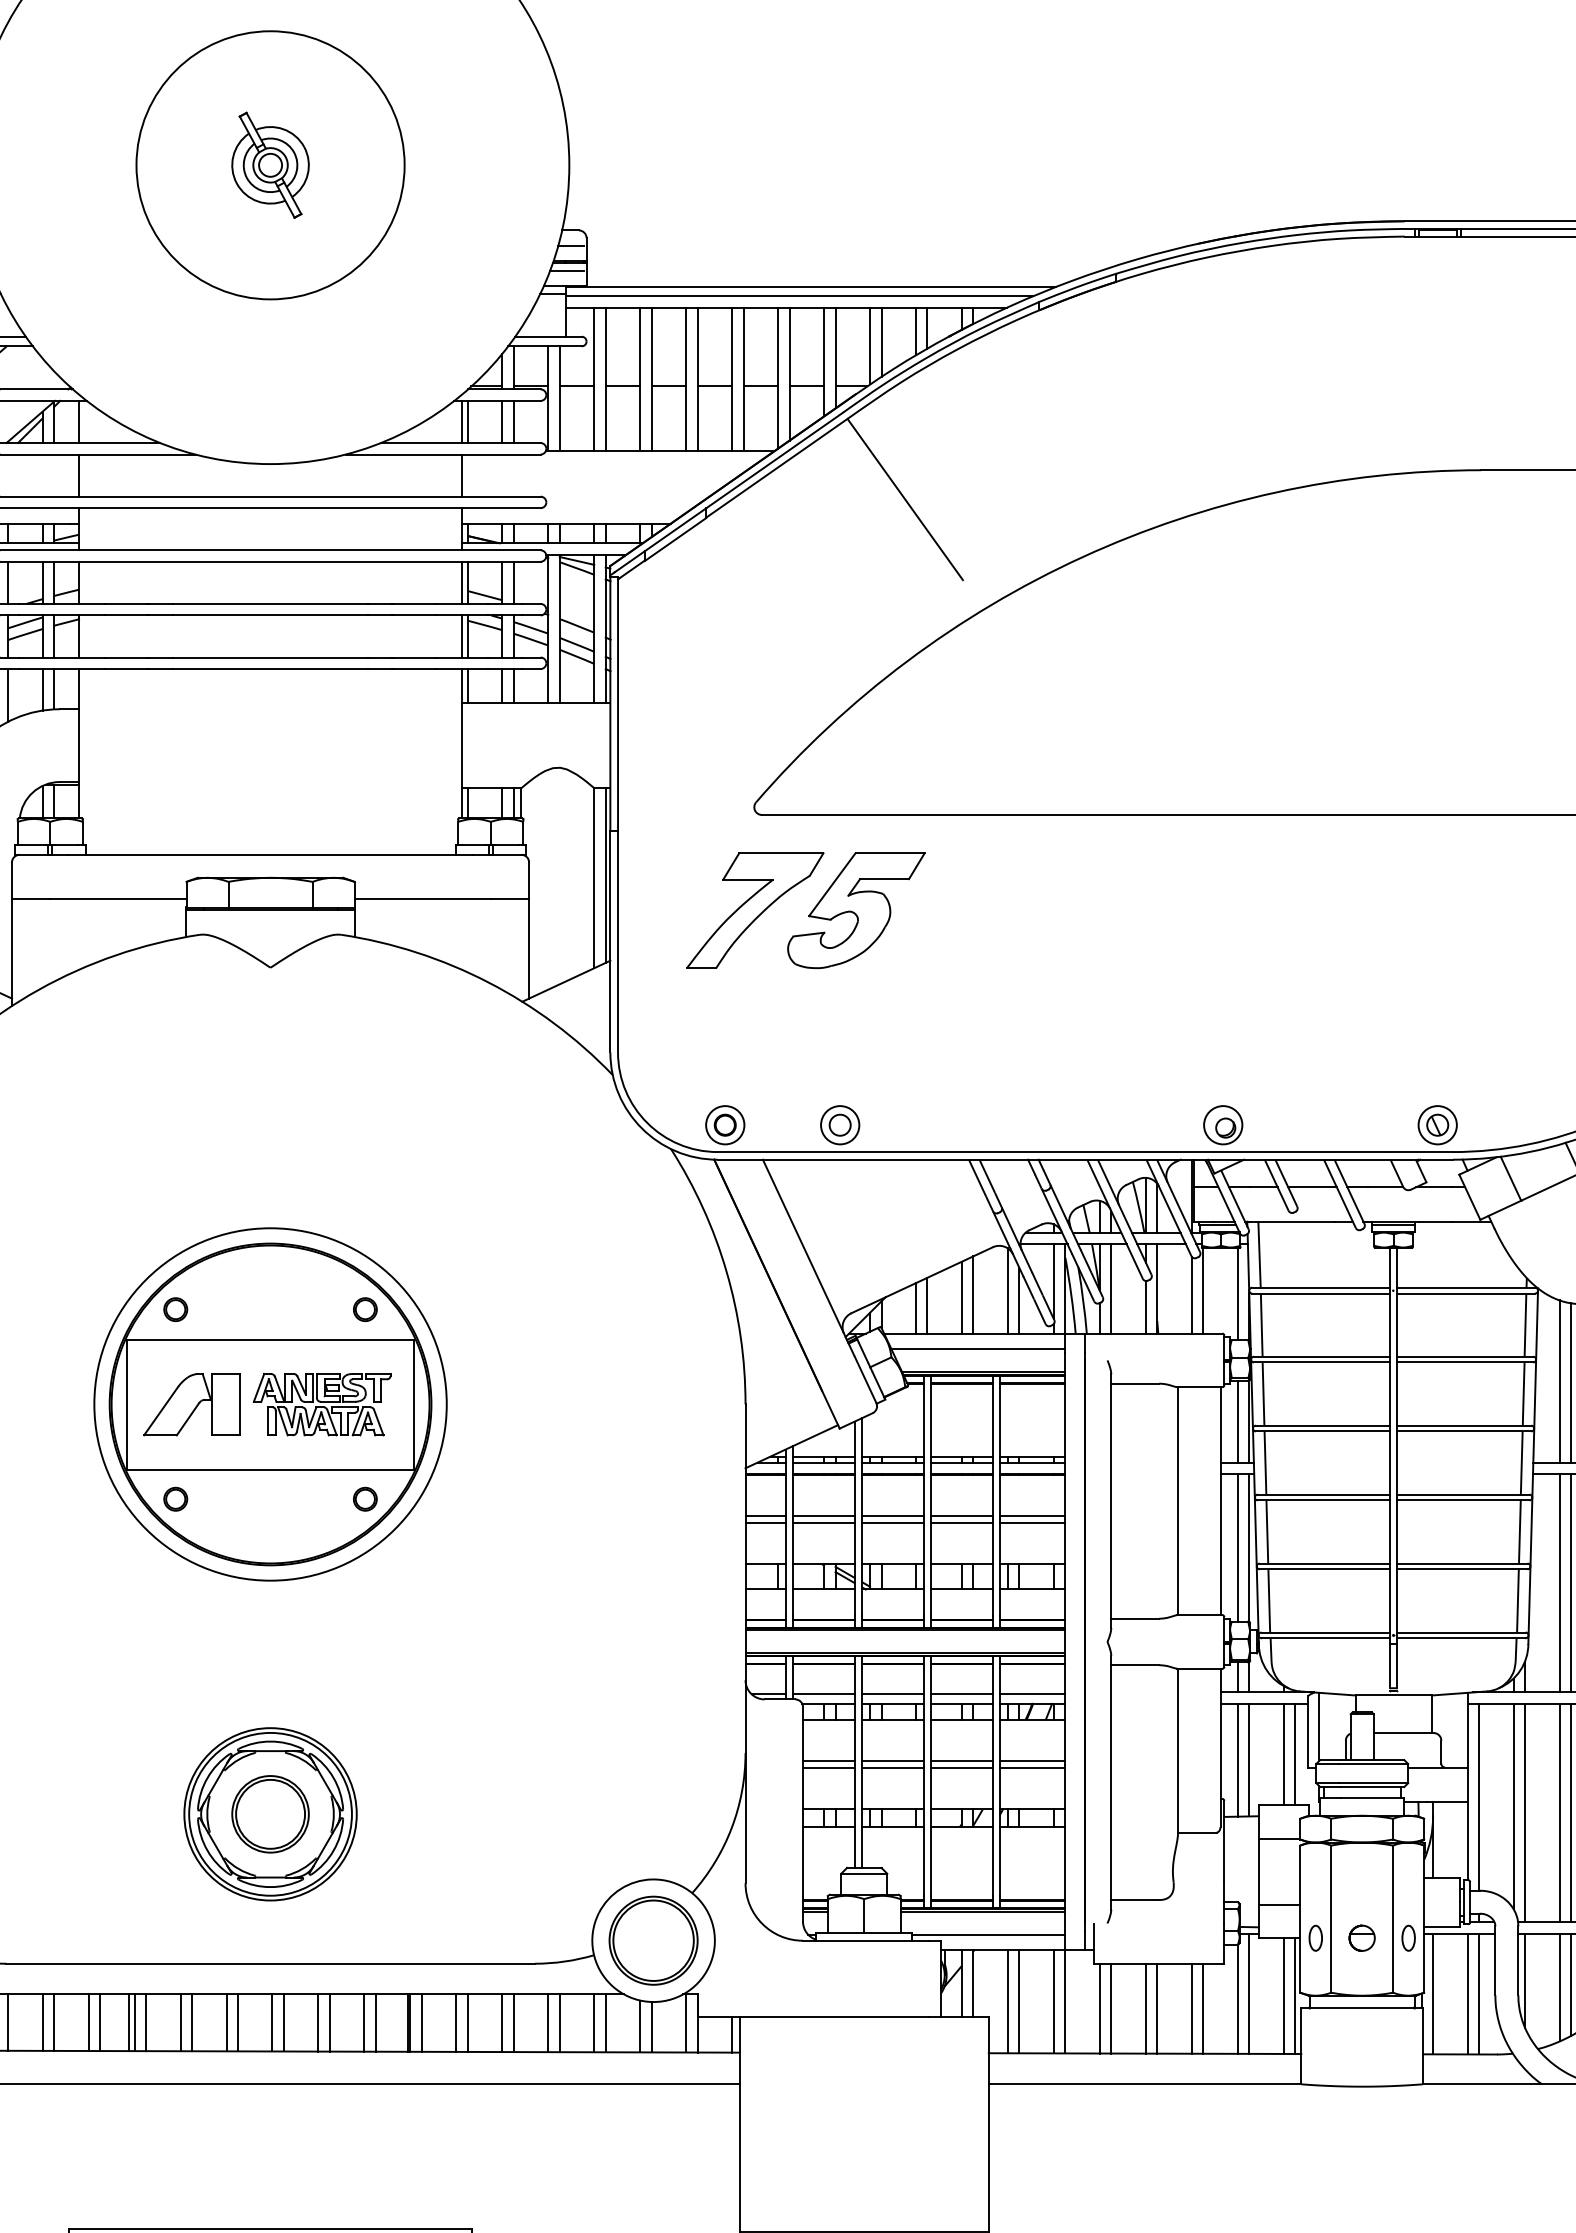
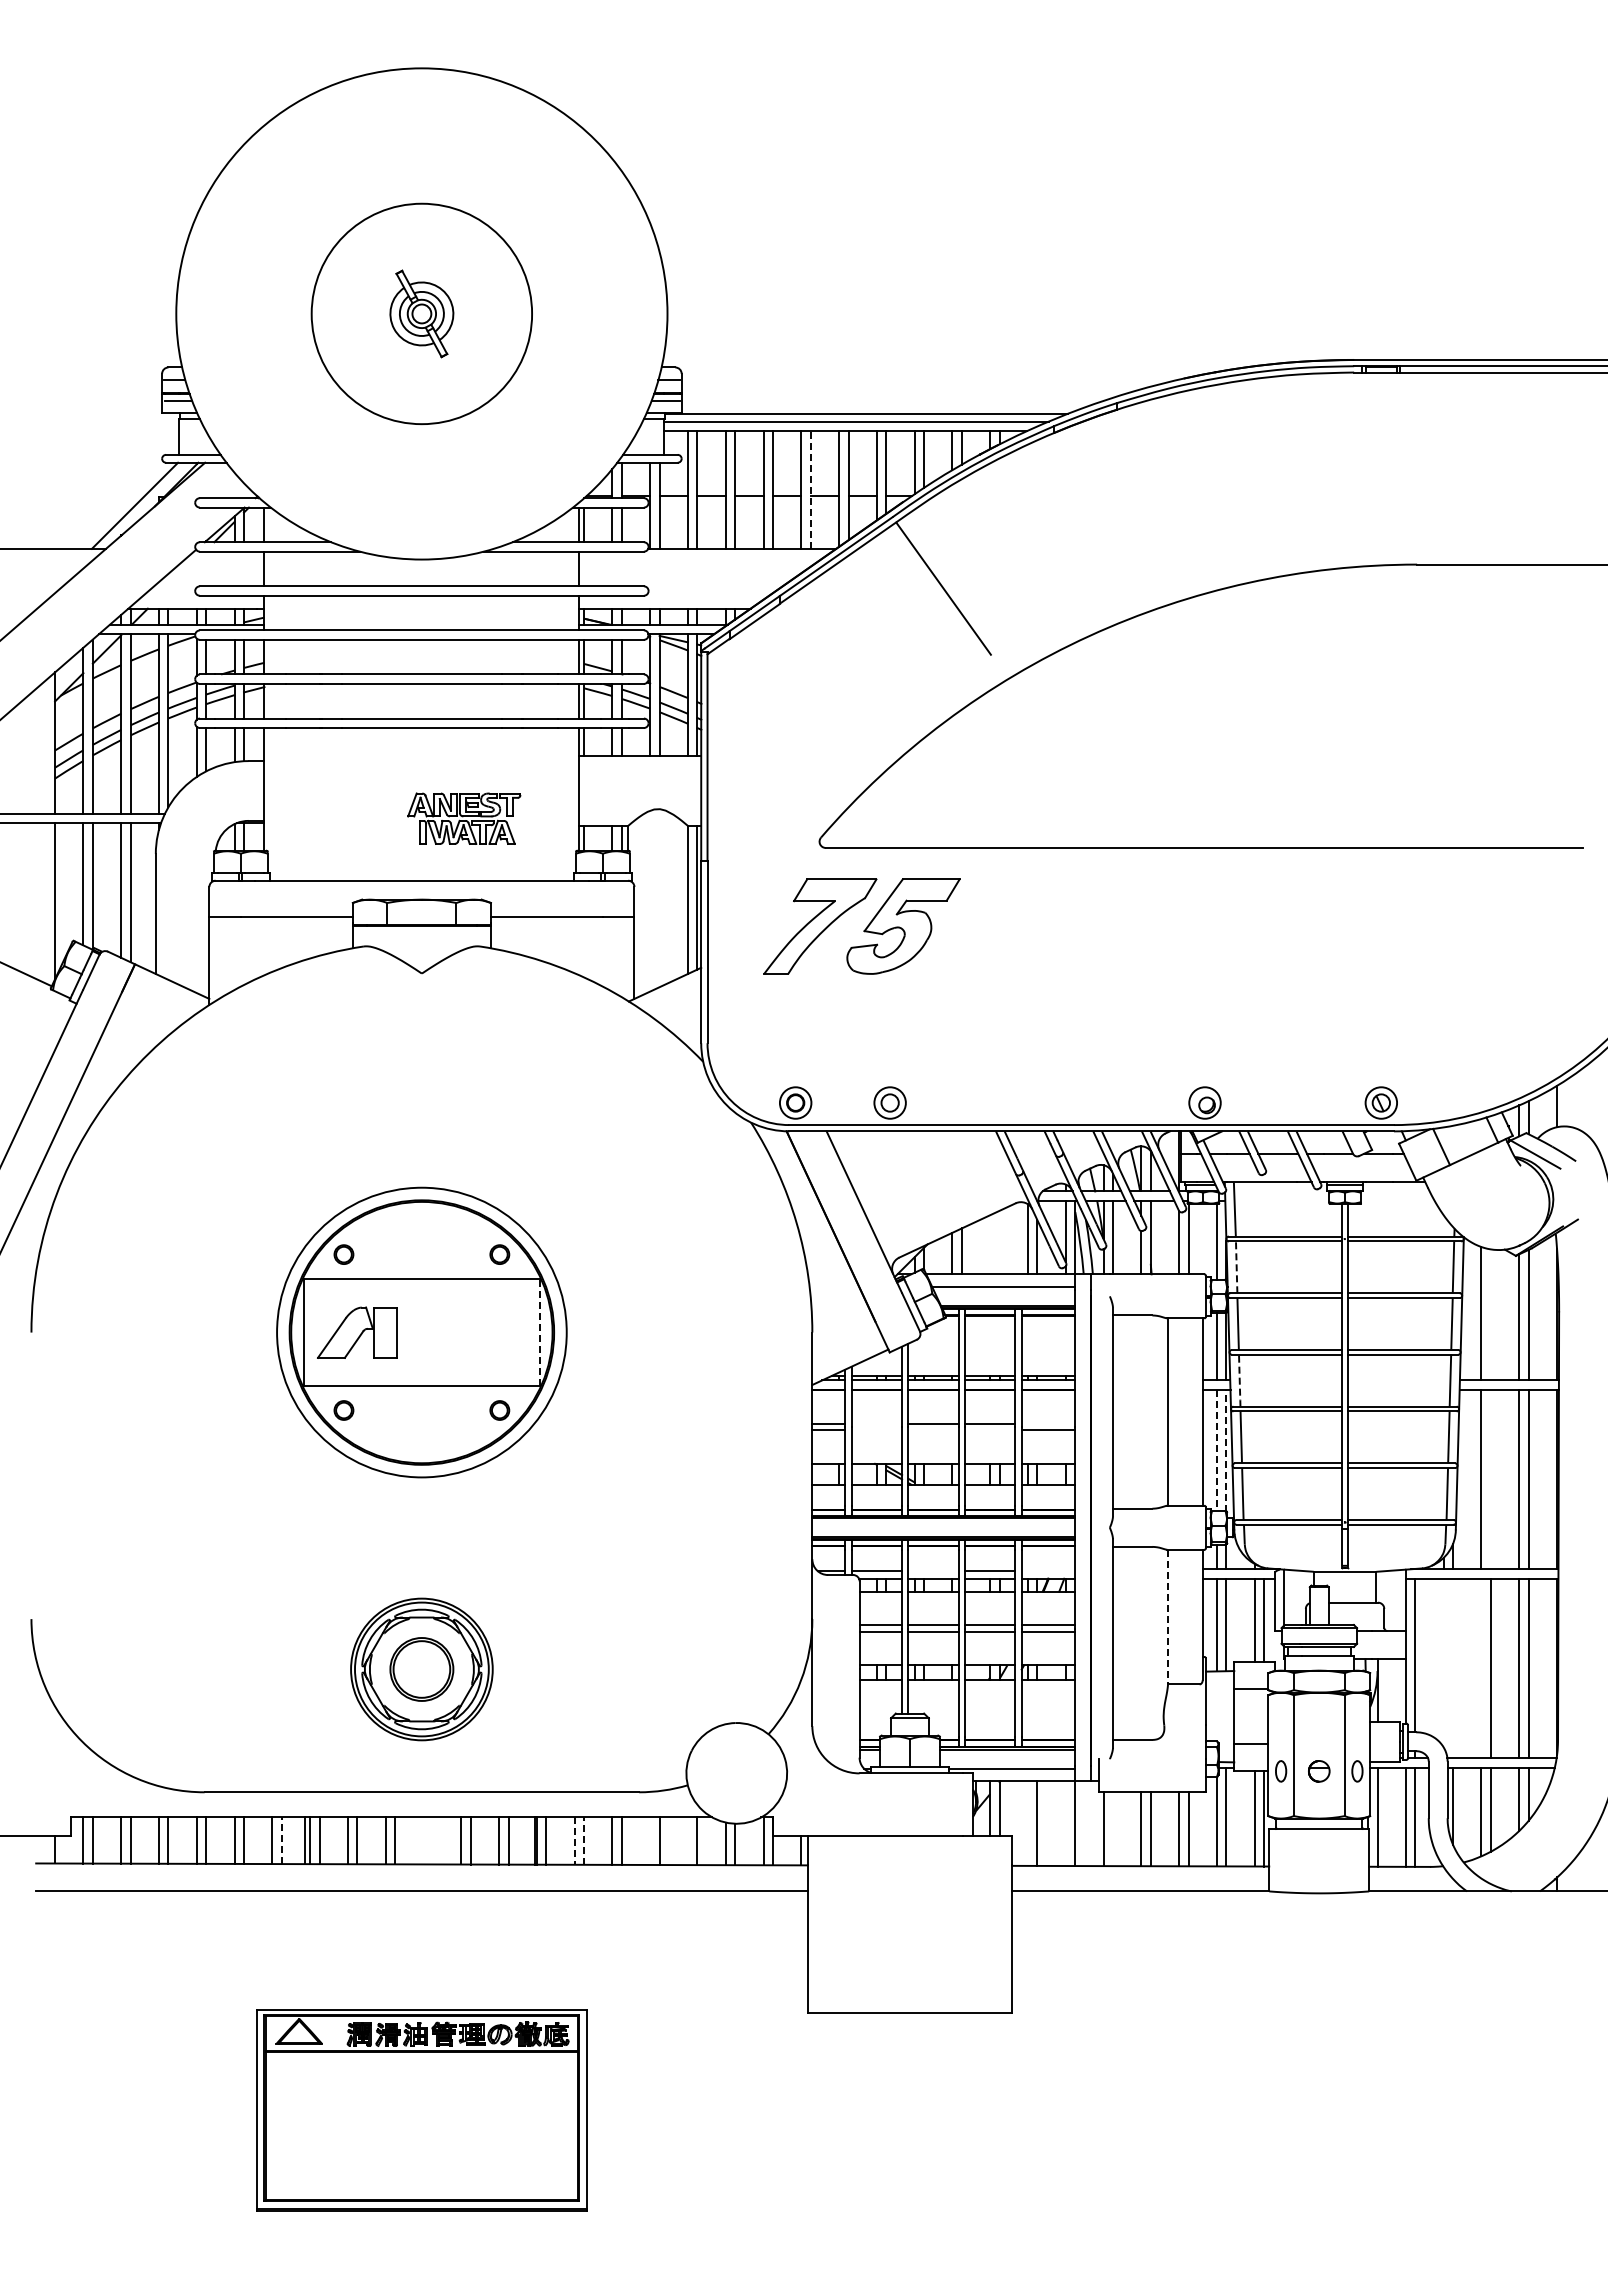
line: (743, 378) -> (810, 489), solid -> dashed
line: (973, 1294) -> (999, 1242), removed
line: (962, 1297) -> (990, 1244), removed
line: (1261, 1326) -> (1236, 1268), solid -> dashed
line: (1570, 1382) -> (1490, 1314), removed
part: (322, 1404) -> (464, 818), moved
line: (413, 1404) -> (539, 1332), solid -> dashed
line: (1265, 1463) -> (1239, 1381), solid -> dashed
line: (823, 1515) -> (876, 1423), removed
line: (1032, 1515) -> (1048, 1423), removed
line: (823, 1523) -> (876, 1430), removed
line: (892, 1523) -> (933, 1430), removed
line: (962, 1523) -> (990, 1430), removed
line: (1237, 1547) -> (1216, 1450), solid -> dashed
line: (1249, 1547) -> (1226, 1450), solid -> dashed
line: (1570, 1583) -> (1490, 1479), removed
line: (892, 1693) -> (933, 1570), removed
line: (1032, 1693) -> (1048, 1570), removed
line: (1178, 1751) -> (1168, 1617), solid -> dashed
line: (1513, 1805) -> (1443, 1662), removed
line: (1525, 1813) -> (1453, 1668), removed
line: (1559, 1813) -> (1481, 1668), removed
part: (653, 1940) -> (736, 1773), removed
line: (1008, 2001) -> (1028, 1823), removed
line: (1053, 2001) -> (1065, 1823), removed
line: (1111, 2008) -> (1113, 1829), removed
line: (99, 2022) -> (281, 1840), solid -> dashed
line: (272, 2022) -> (423, 1840), removed
line: (283, 2022) -> (432, 1840), removed
line: (548, 2022) -> (650, 1840), removed
line: (456, 2023) -> (574, 1841), solid -> dashed
line: (468, 2023) -> (584, 1841), solid -> dashed
line: (593, 2023) -> (687, 1841), removed

